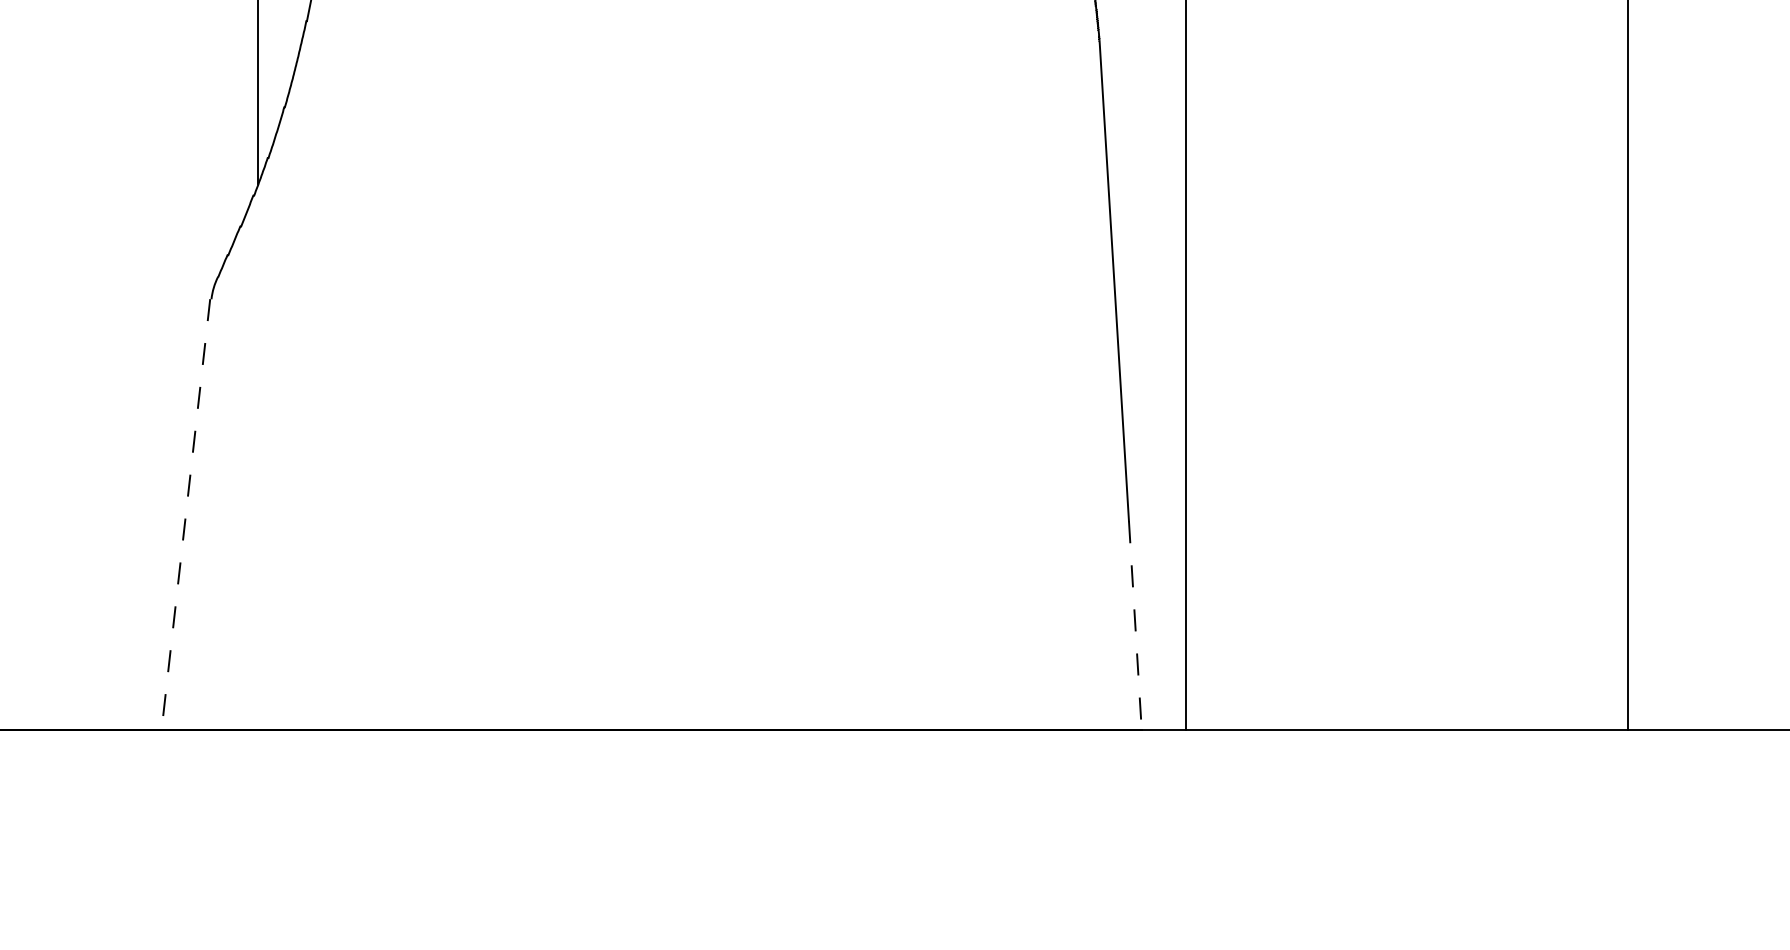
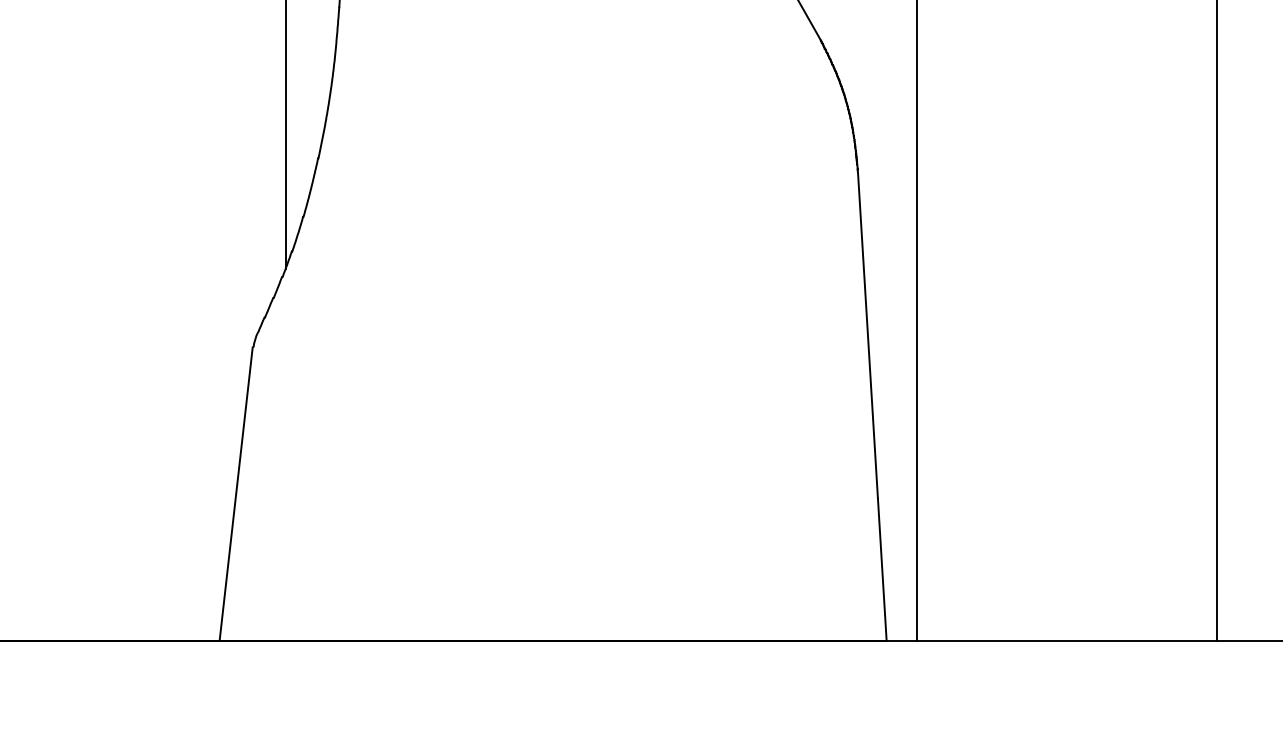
line: (186, 515) -> (236, 494), dashed -> solid
line: (1135, 626) -> (882, 570), dashed -> solid

